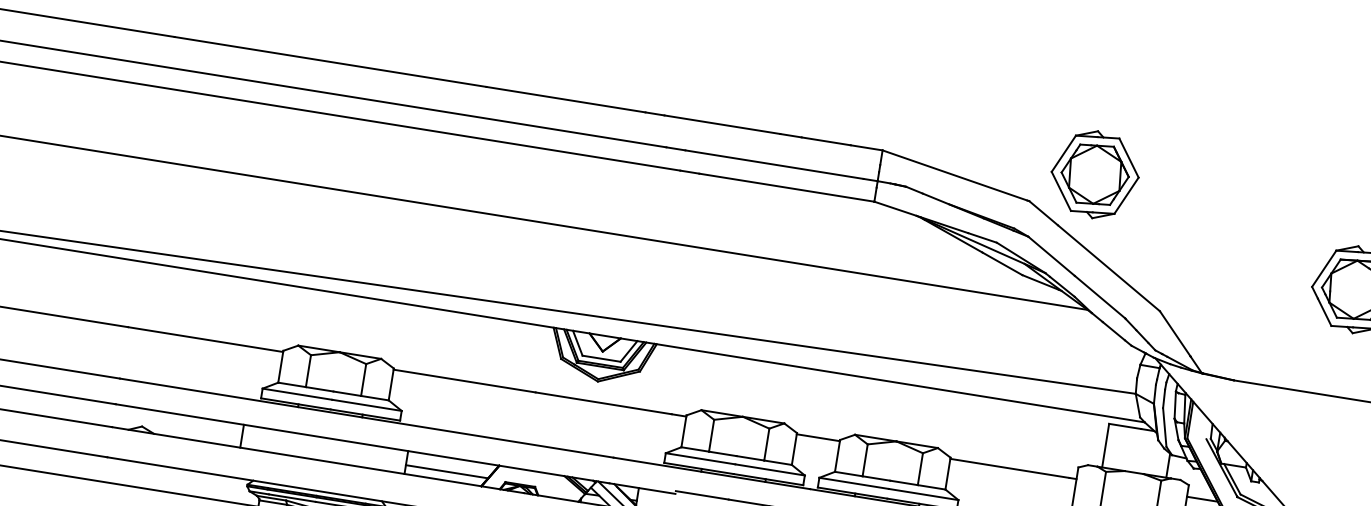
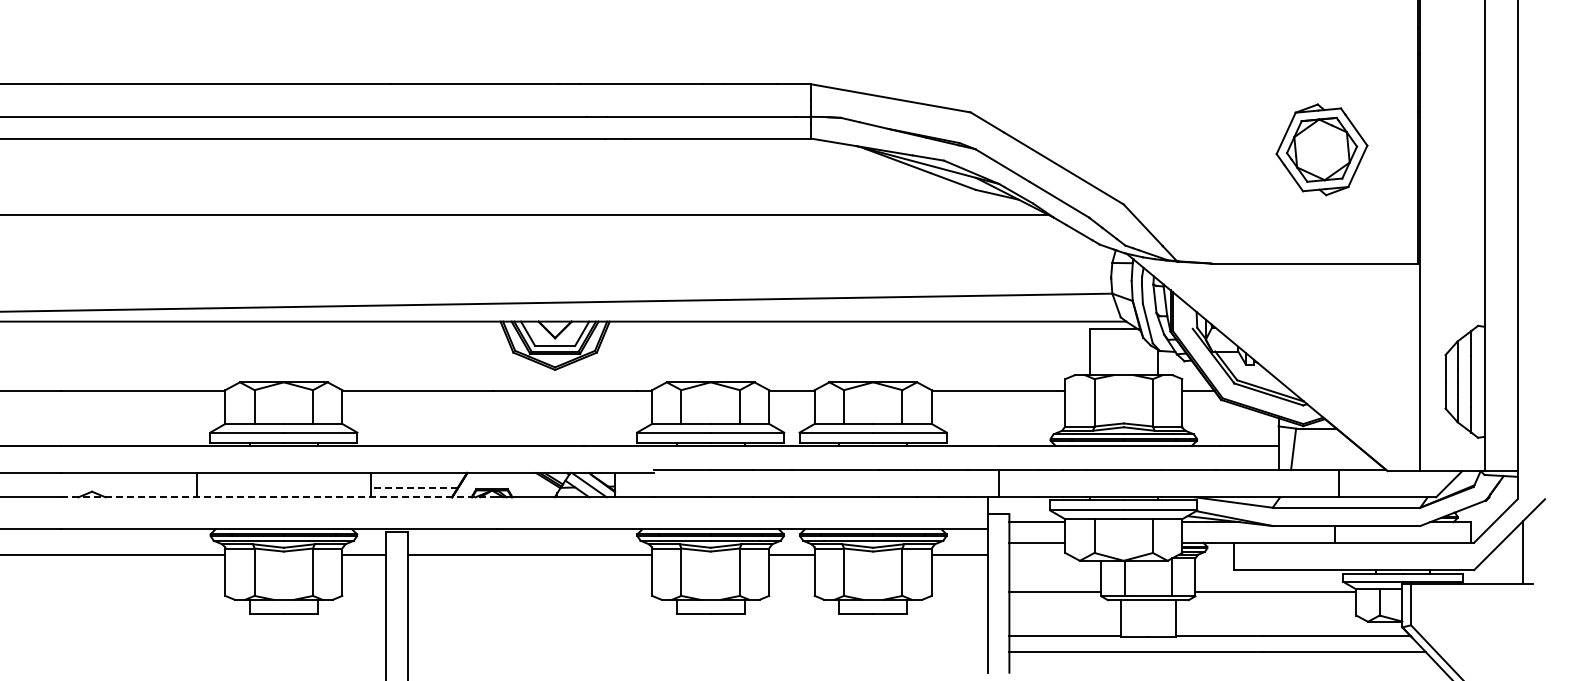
part: (1094, 173) -> (1033, 73), removed
line: (318, 460) -> (279, 497), solid -> dashed
line: (446, 471) -> (413, 487), solid -> dashed

